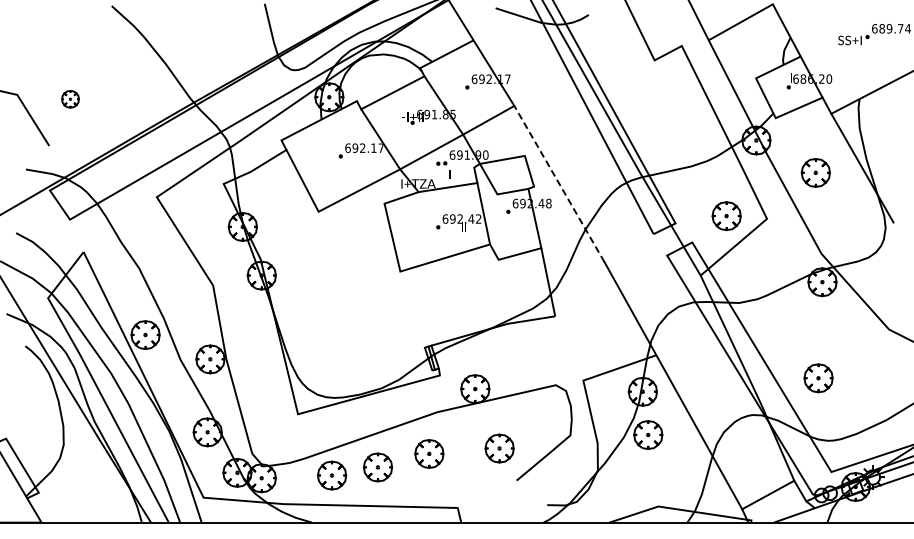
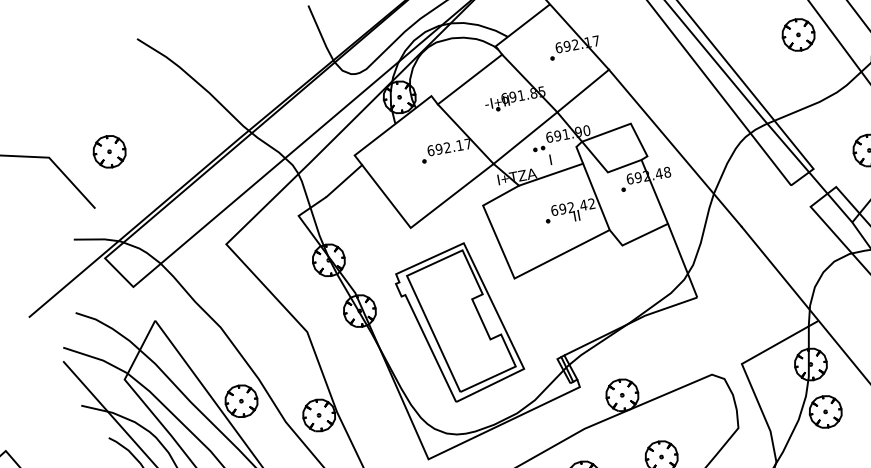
part: (70, 99) -> (109, 152), size x1.67
part: (683, 105) -> (798, 35), added
line: (559, 183) -> (675, 147), dashed -> solid
part: (345, 300) -> (458, 322), added

